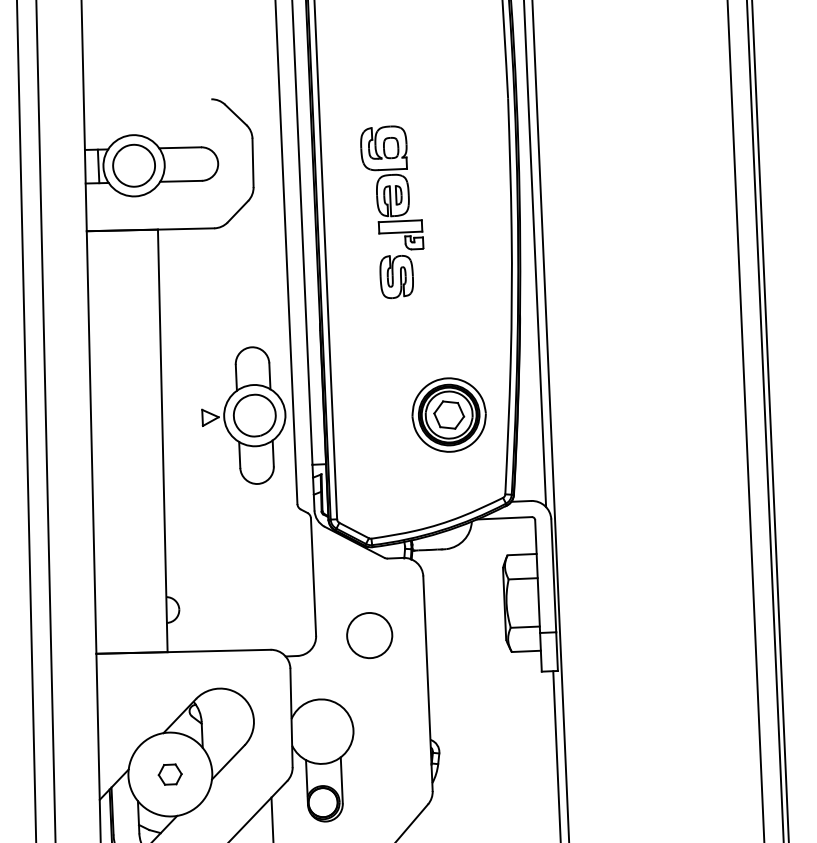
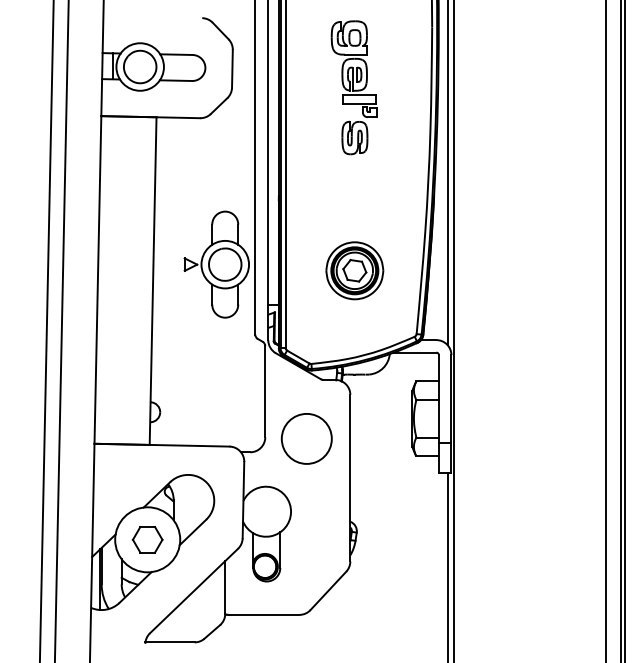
part: (392, 211) -> (353, 87), moved
part: (448, 414) -> (354, 270), moved
circle: (369, 635) -> (306, 438), size x1.43
part: (170, 774) -> (147, 539), size x1.67

